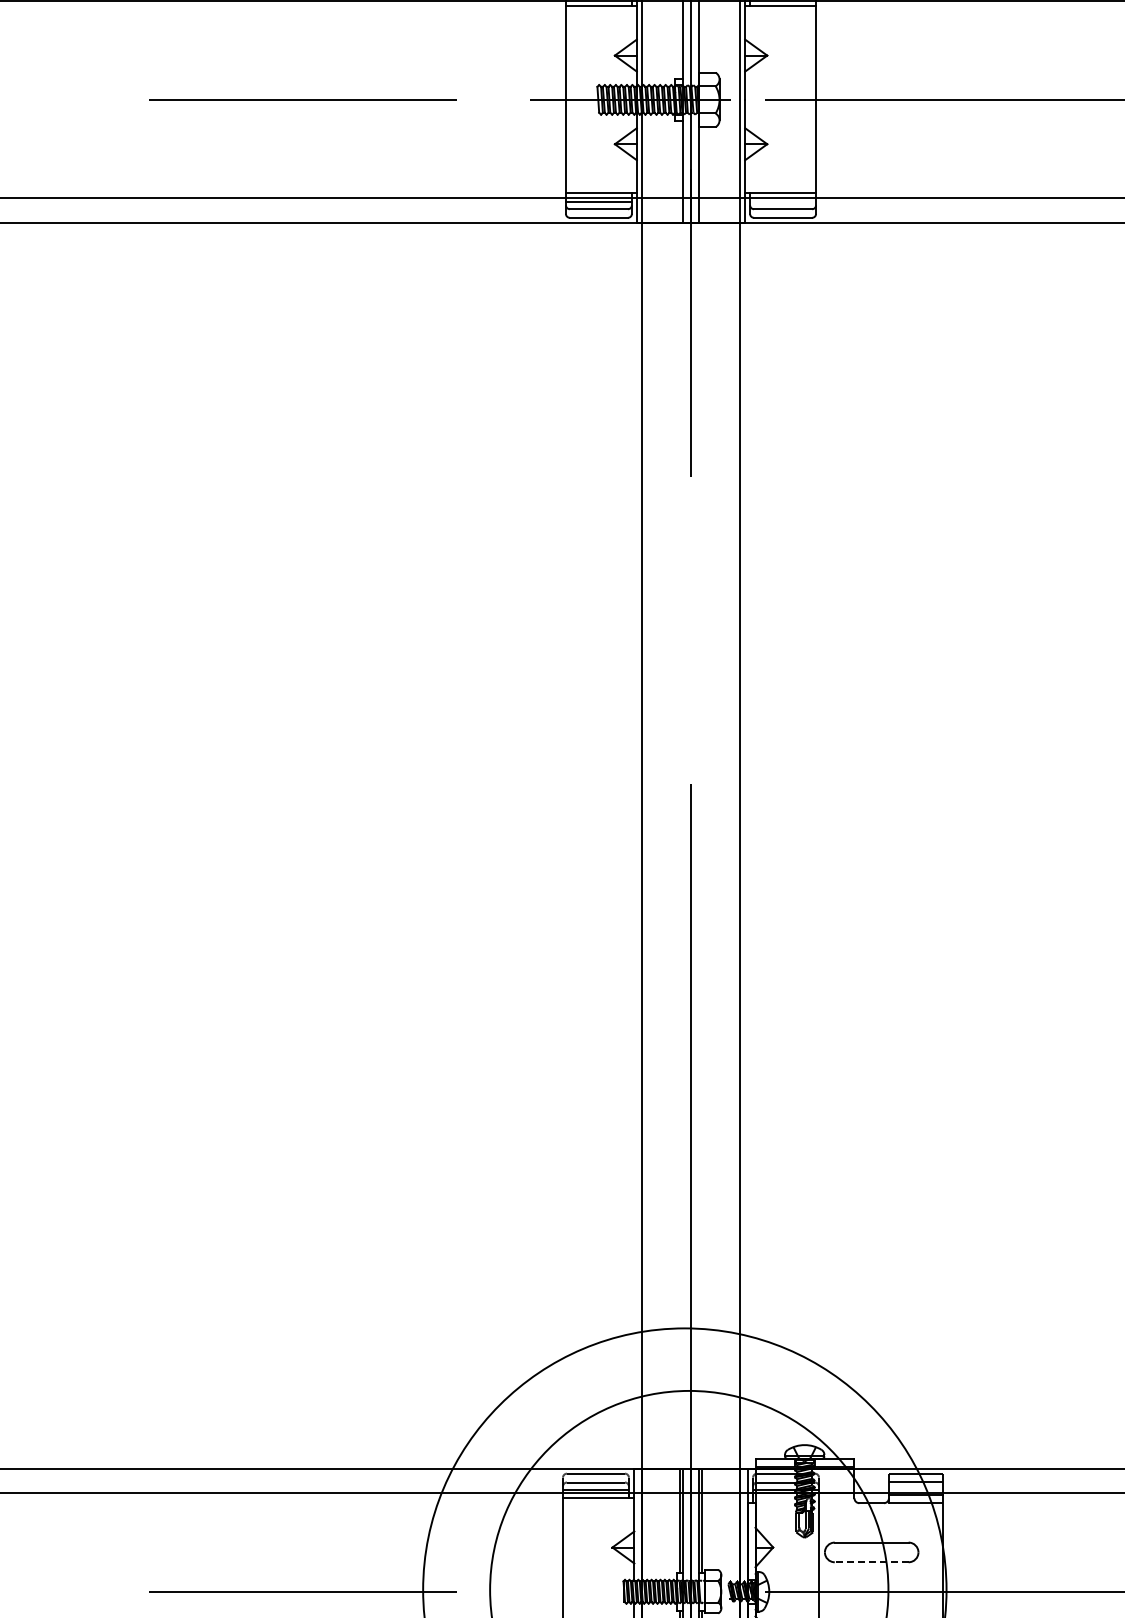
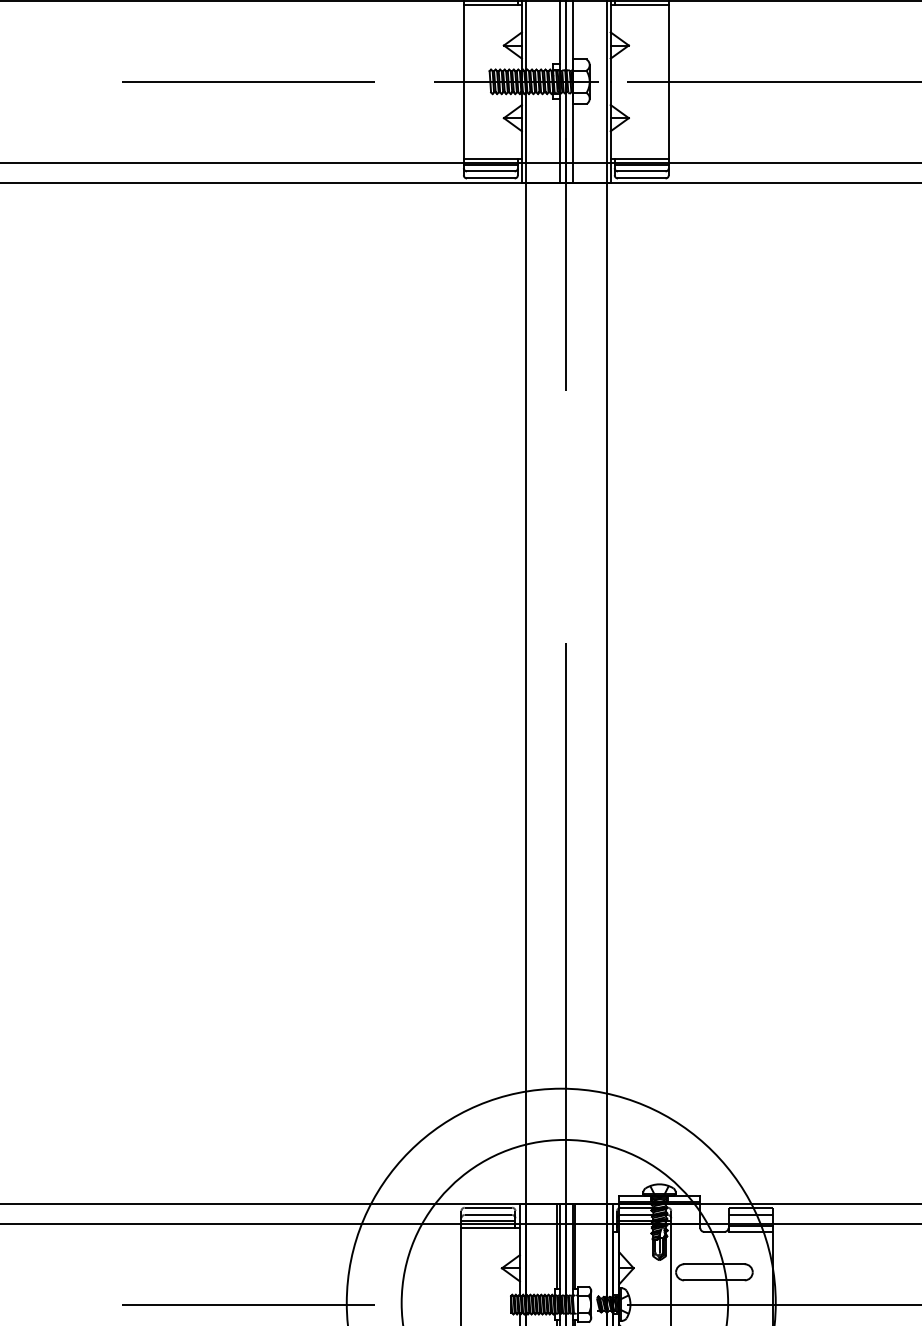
line: (783, 201) -> (642, 165), added
line: (871, 1562) -> (714, 1280), dashed -> solid

